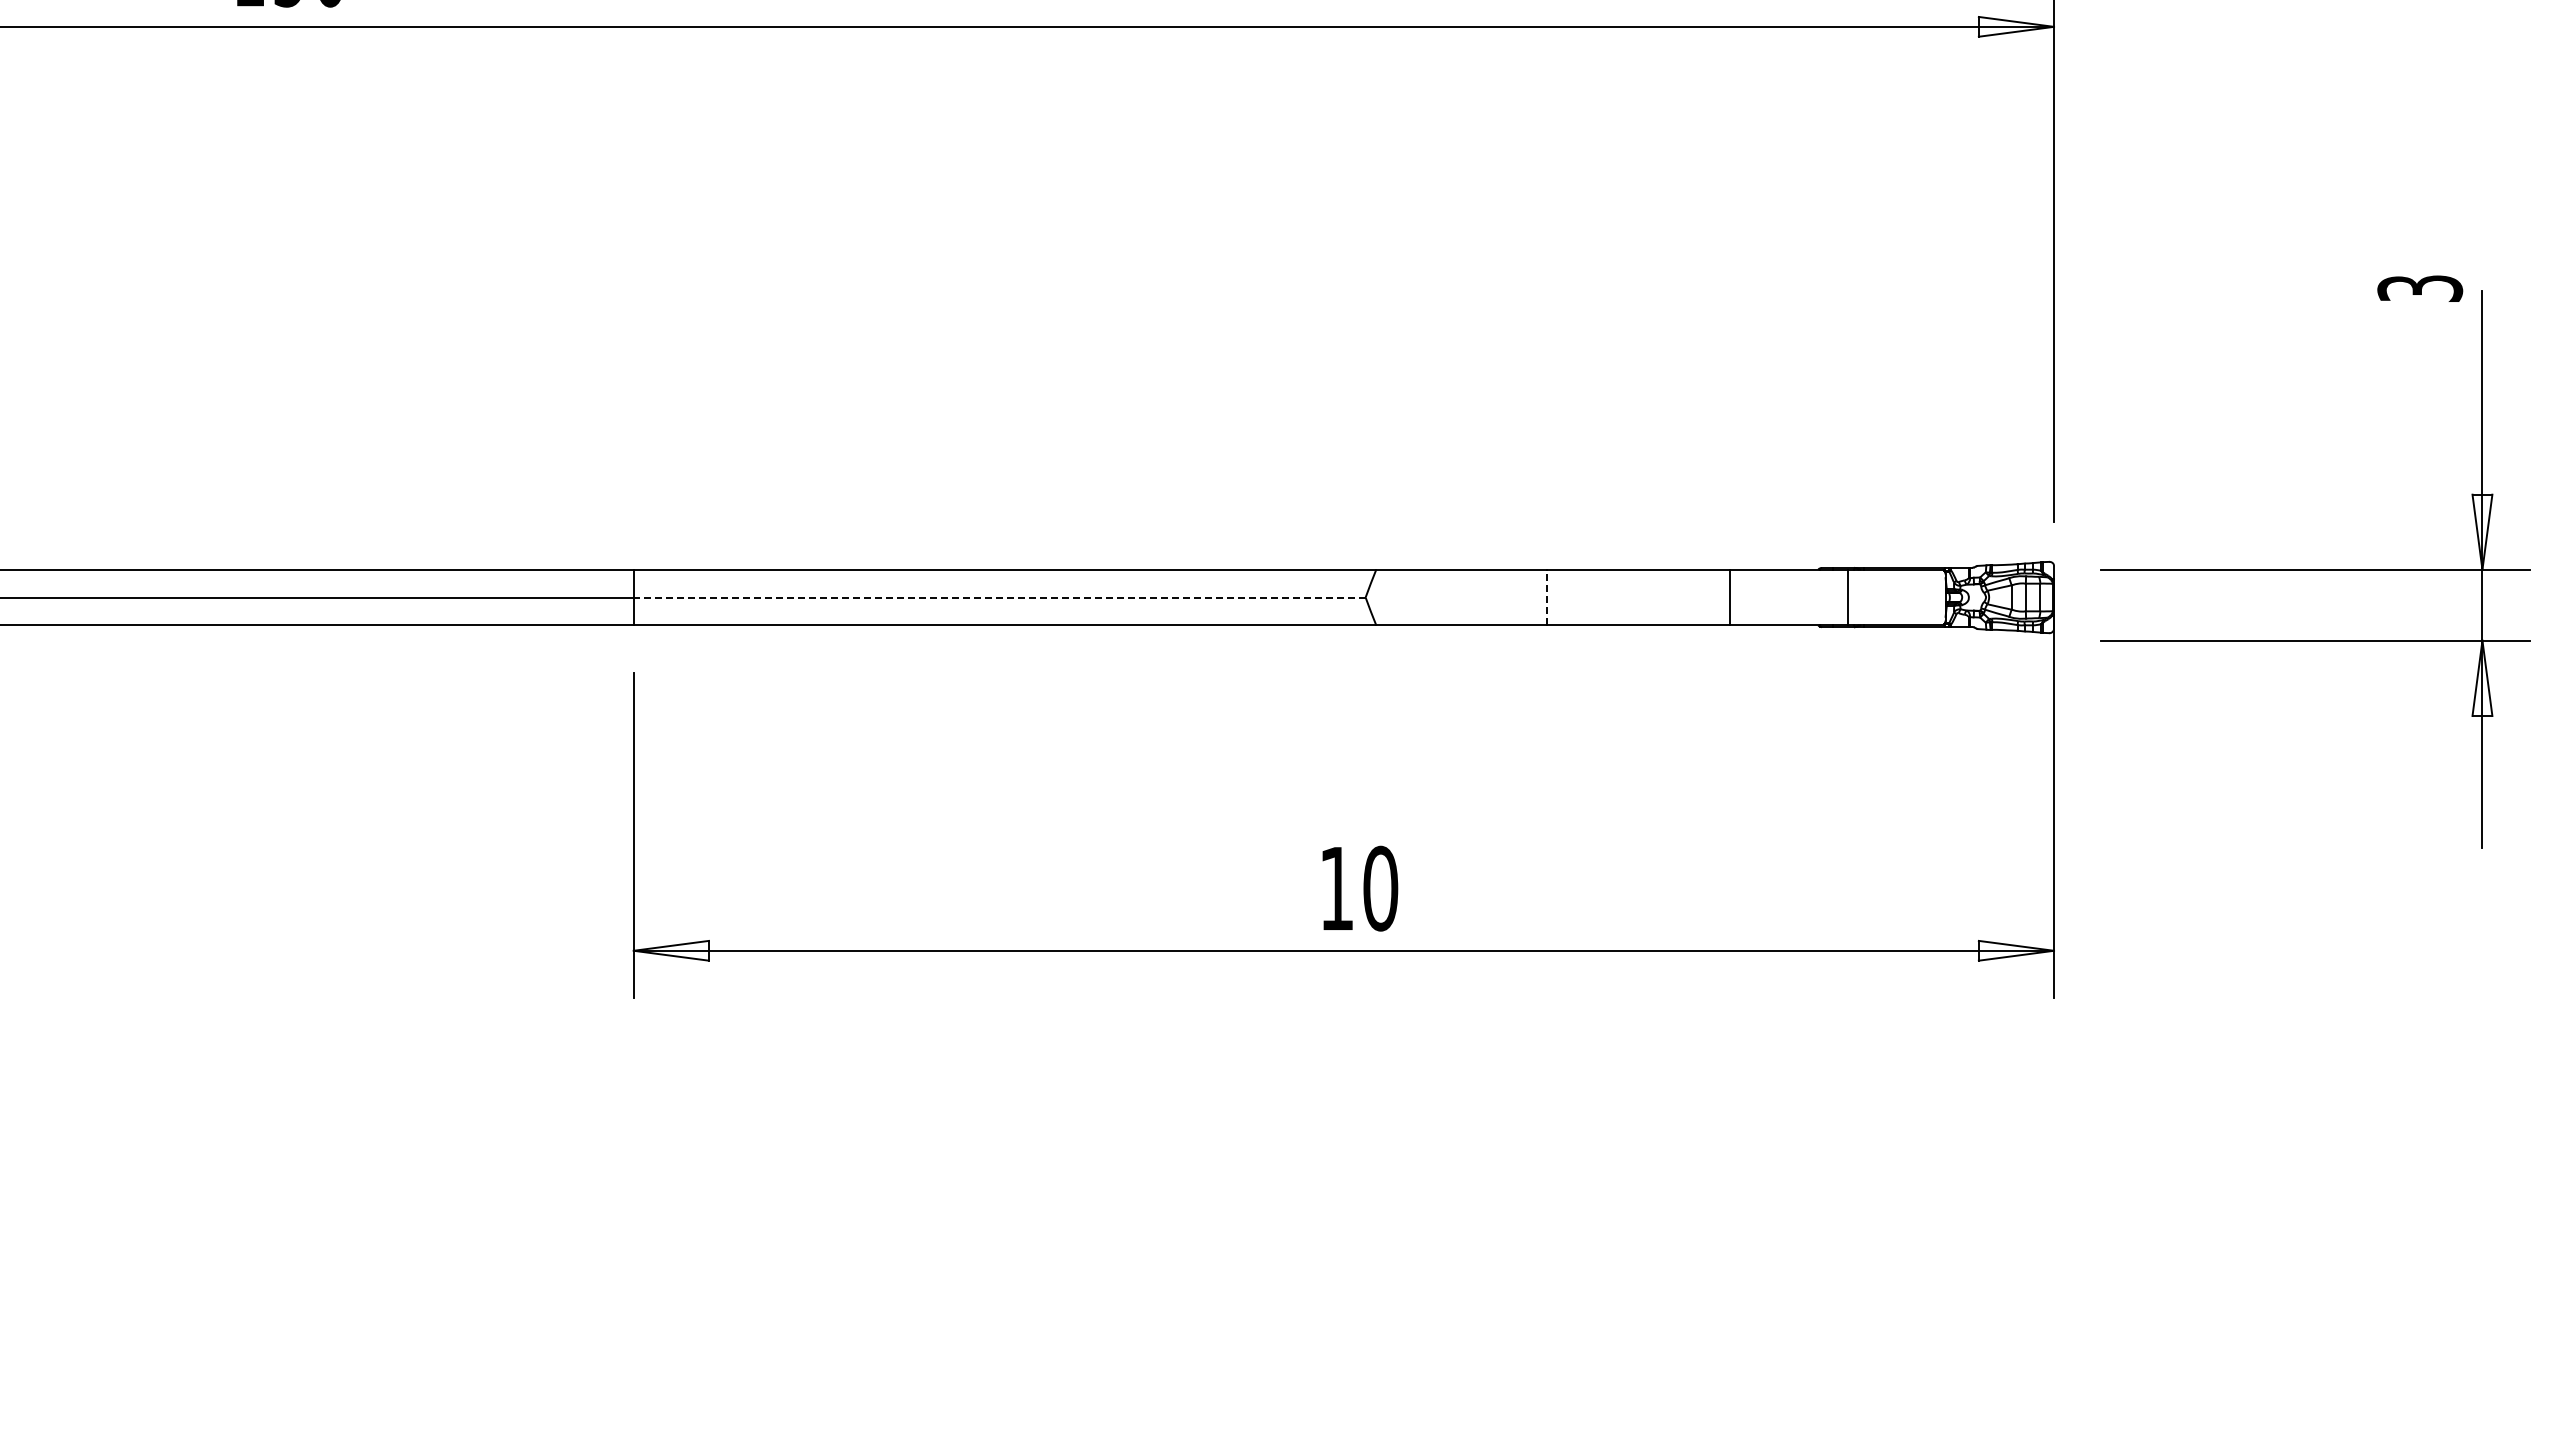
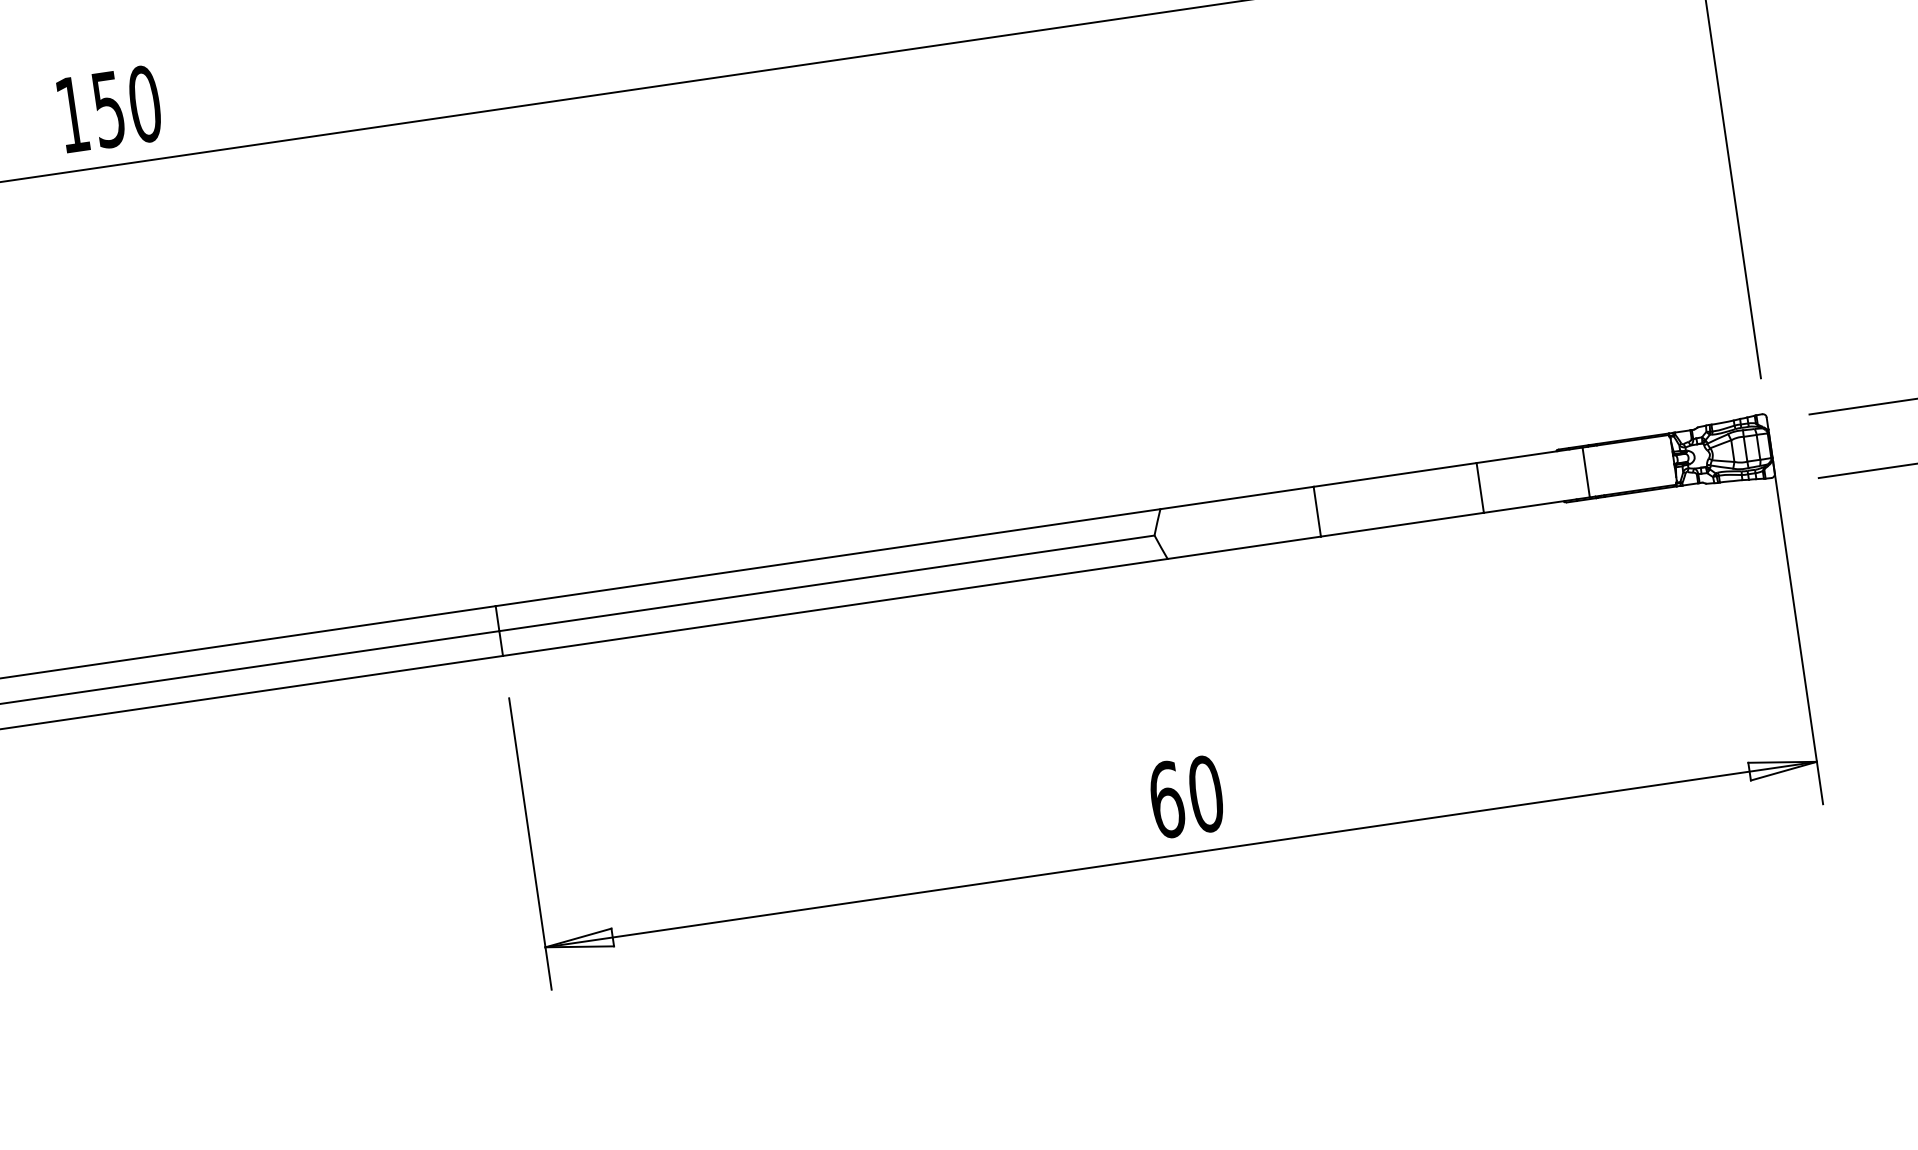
line: (999, 597) -> (826, 583), dashed -> solid
line: (1547, 597) -> (1317, 511), dashed -> solid
text: (1337, 888) -> (1167, 799), 10 -> 60

